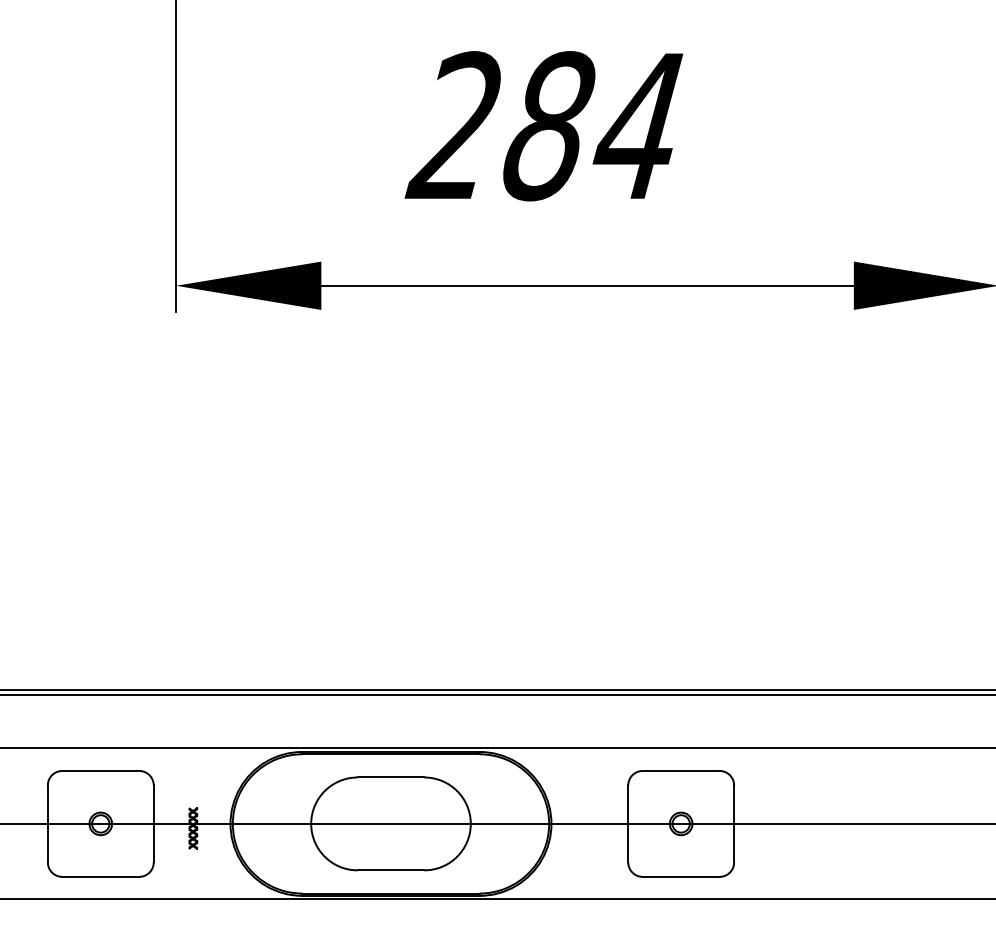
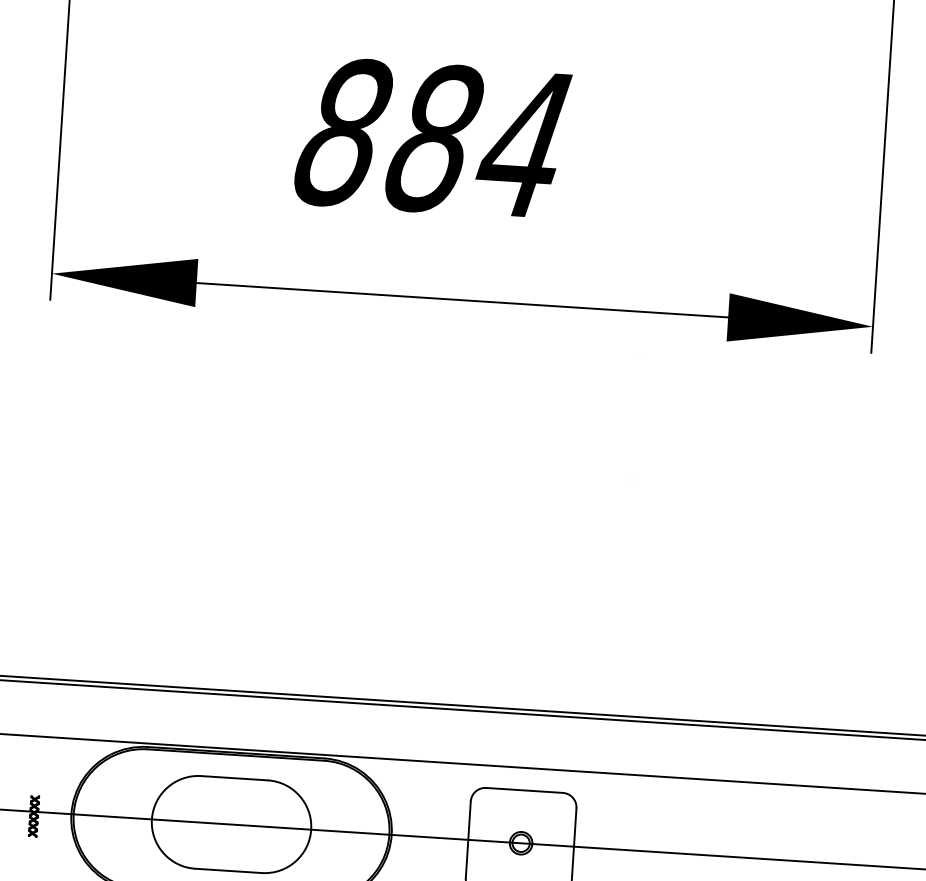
text: (454, 126) -> (339, 132), 284 -> 884

